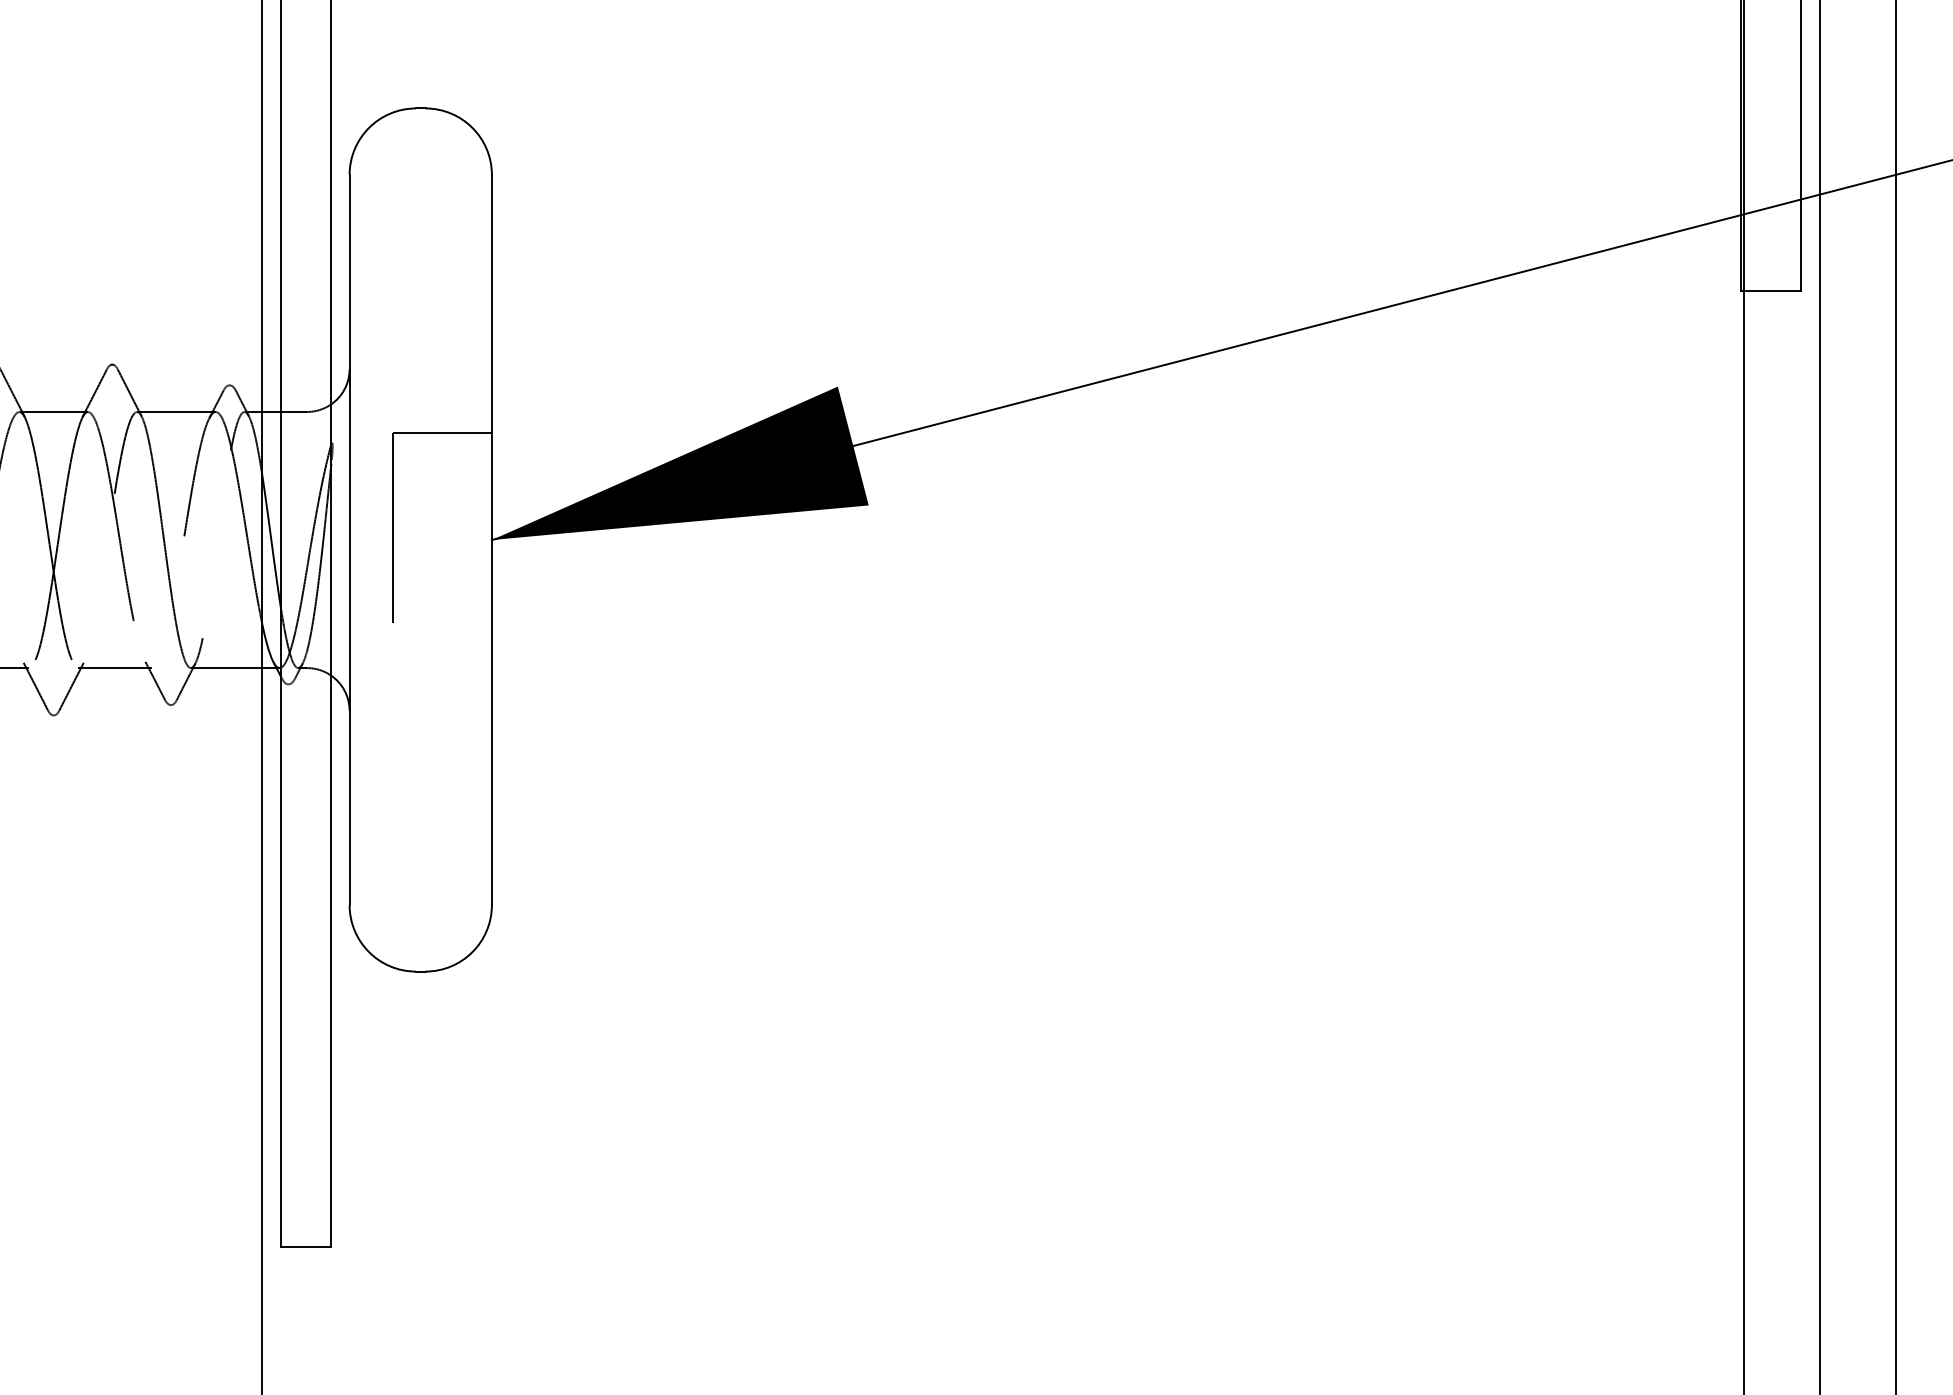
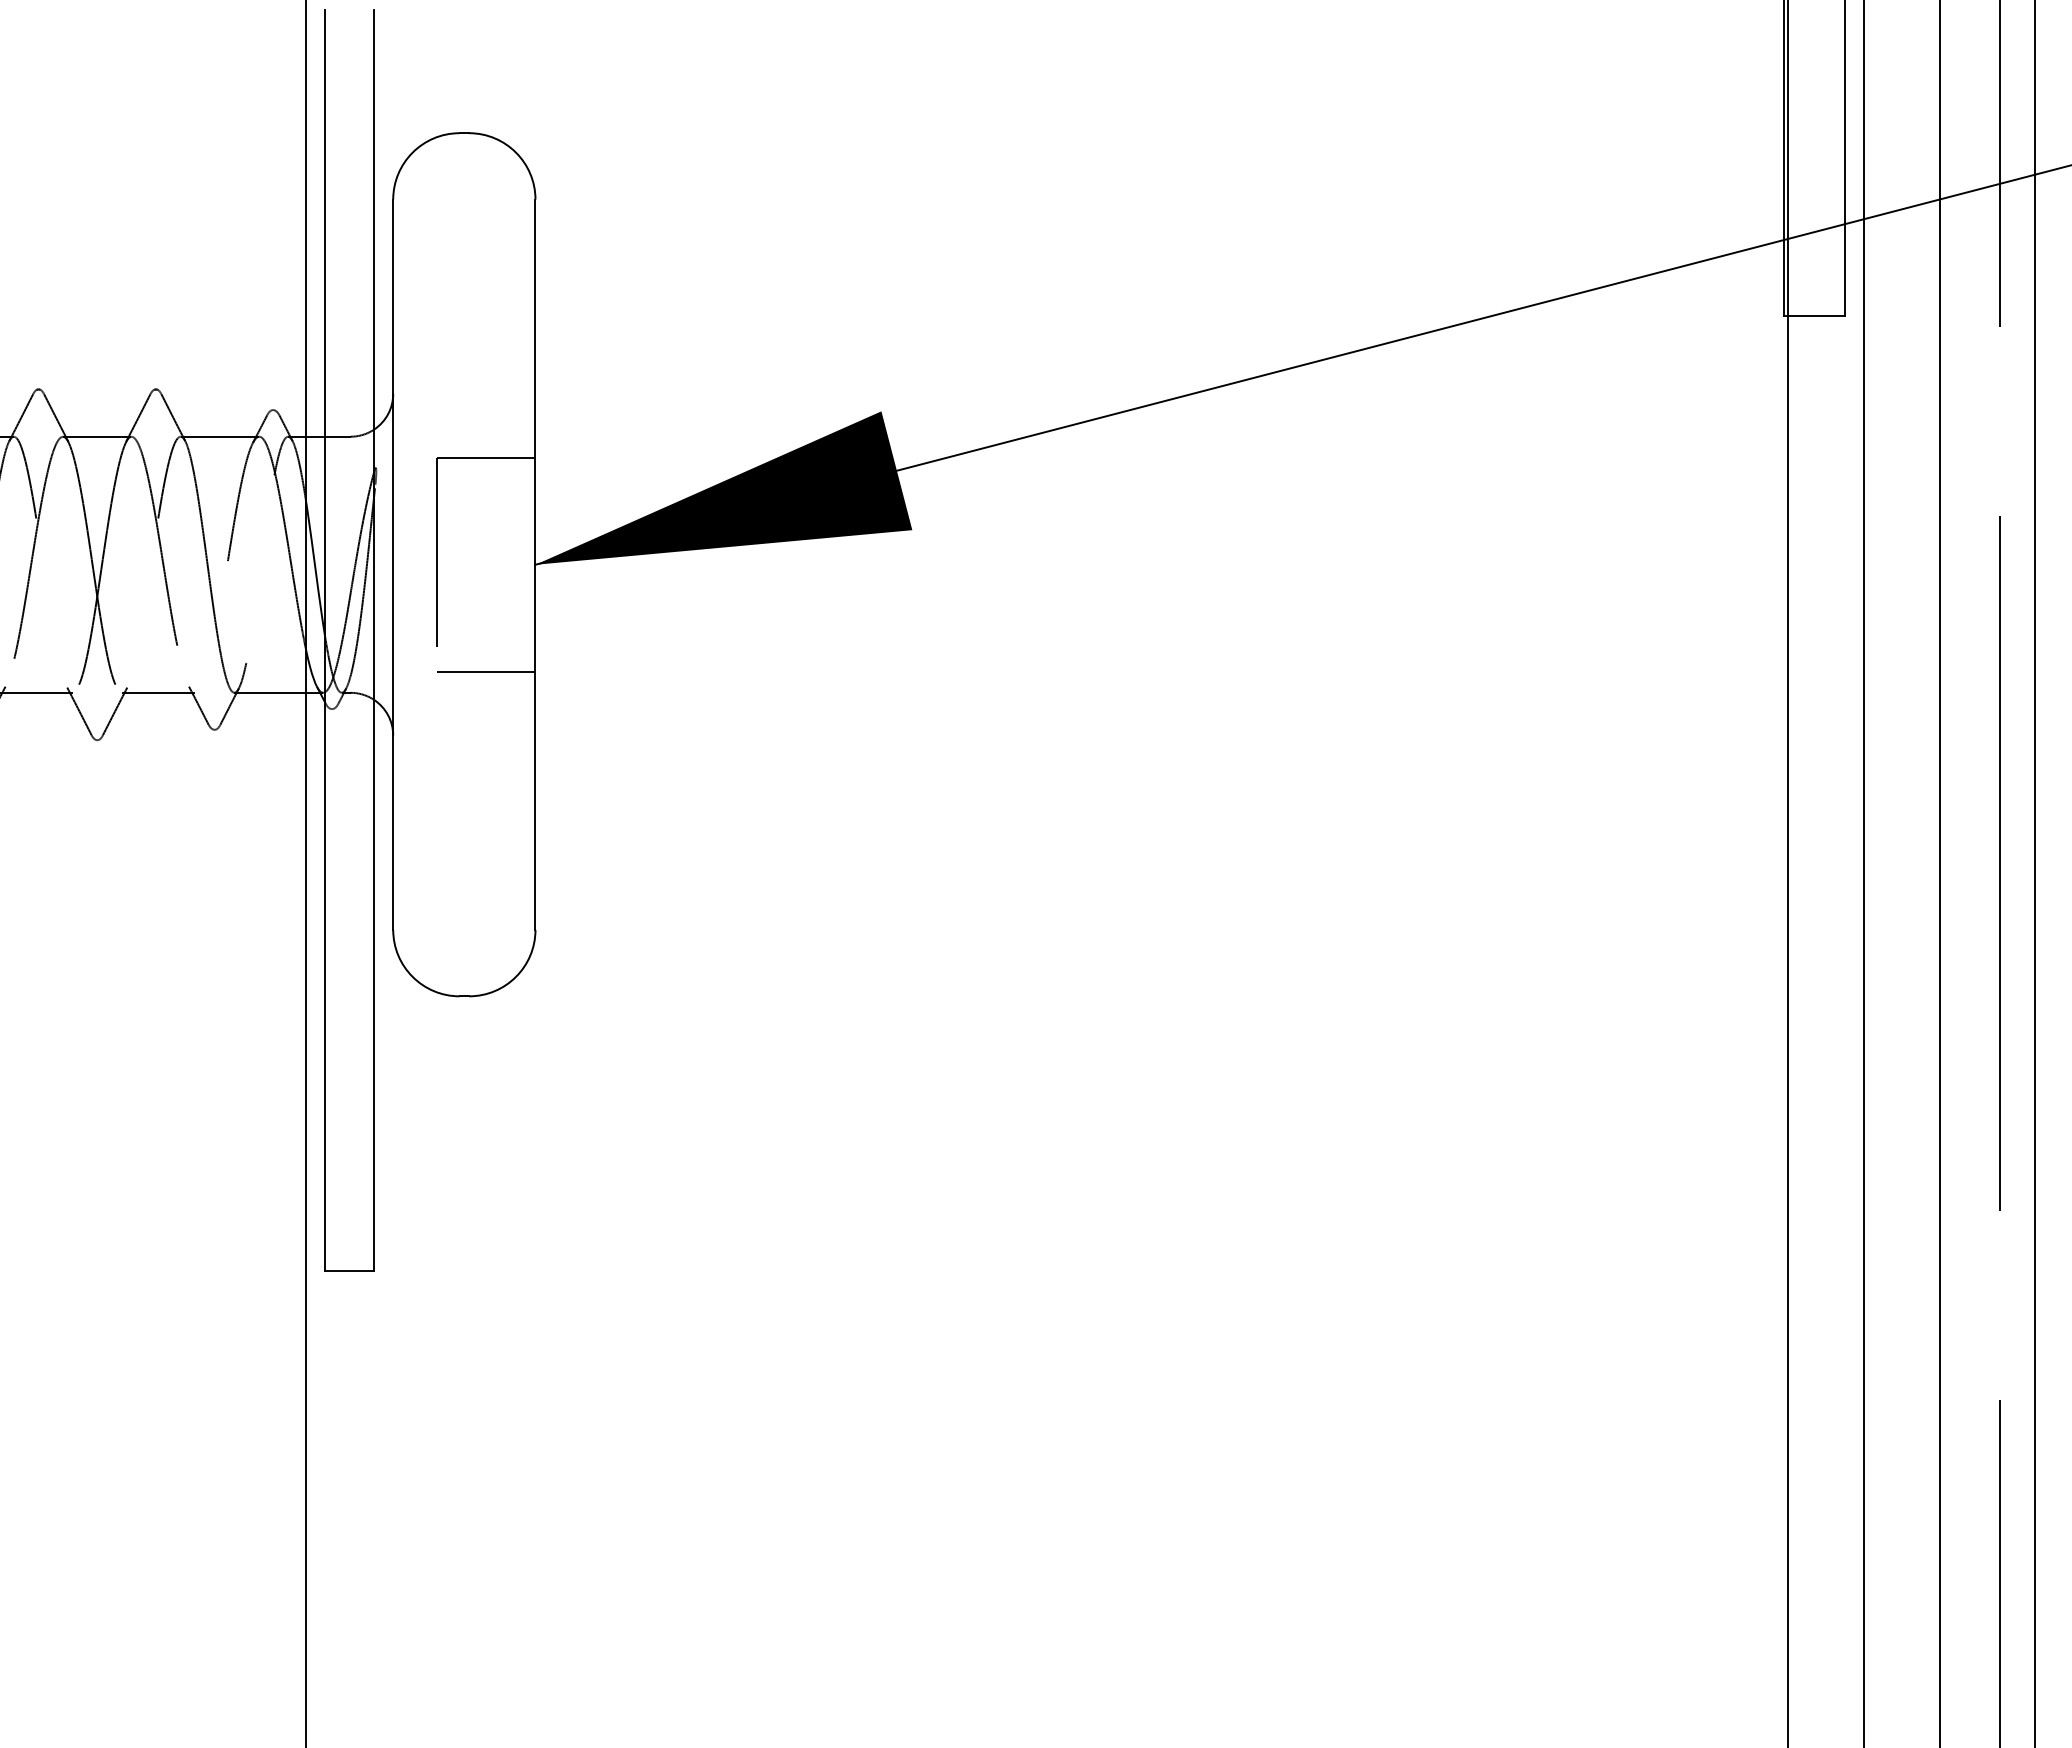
line: (441, 646) -> (485, 671), added

